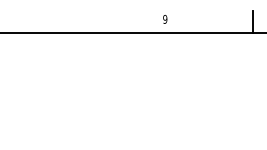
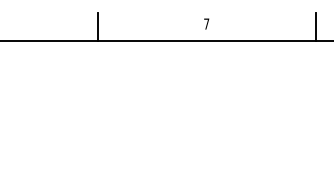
text: (165, 18) -> (206, 23), 9 -> 7
line: (77, 21) -> (97, 26), added

